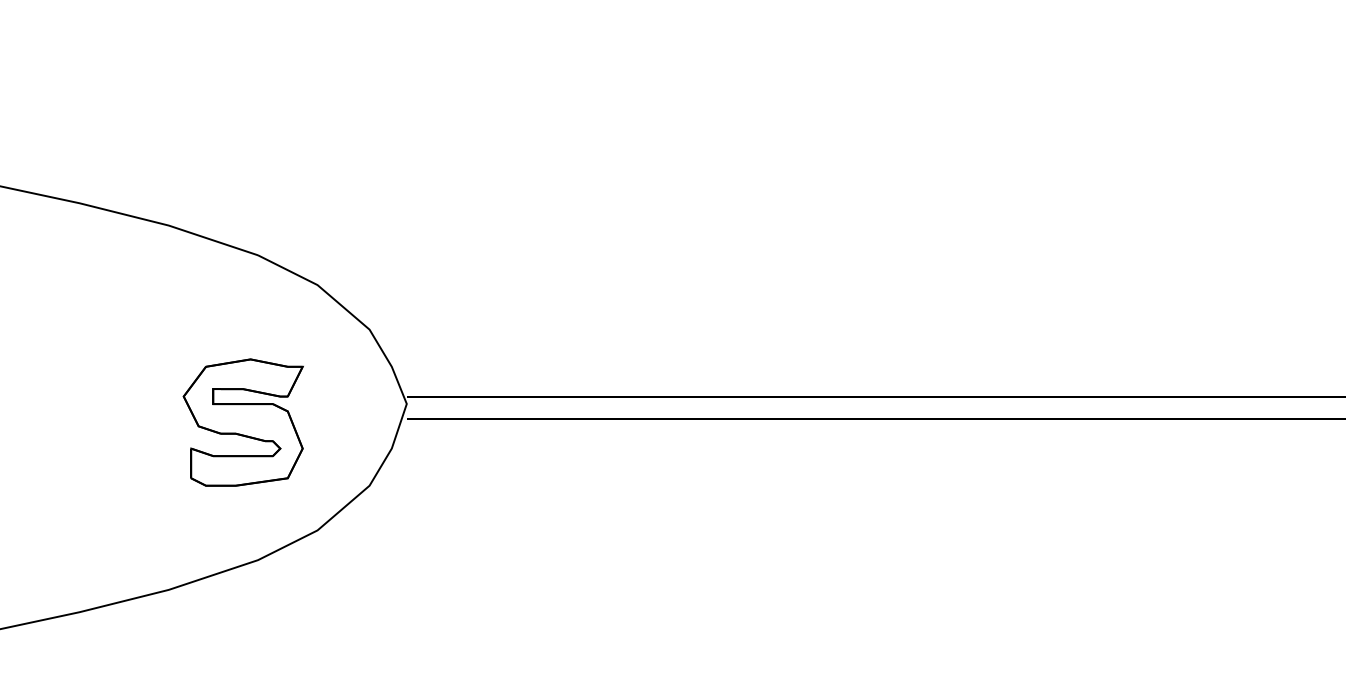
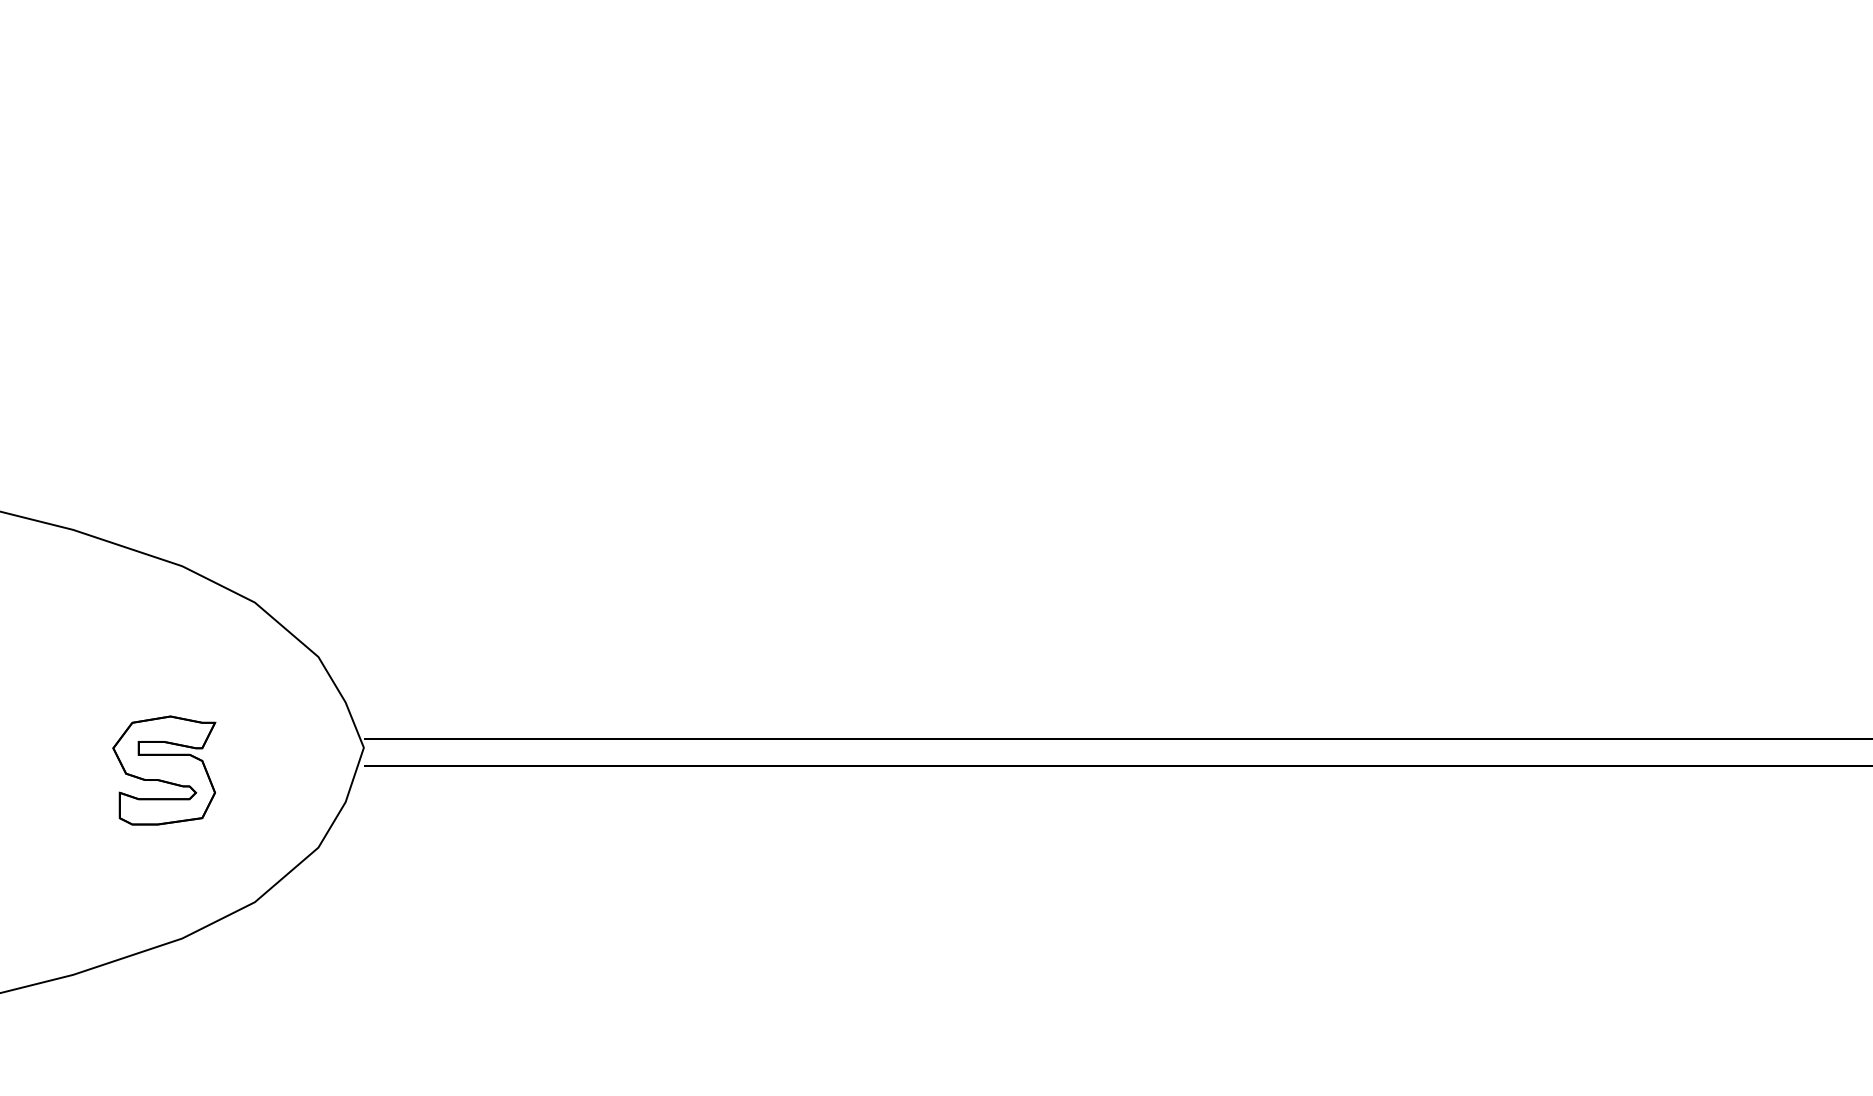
part: (243, 422) -> (164, 770), size x0.7

